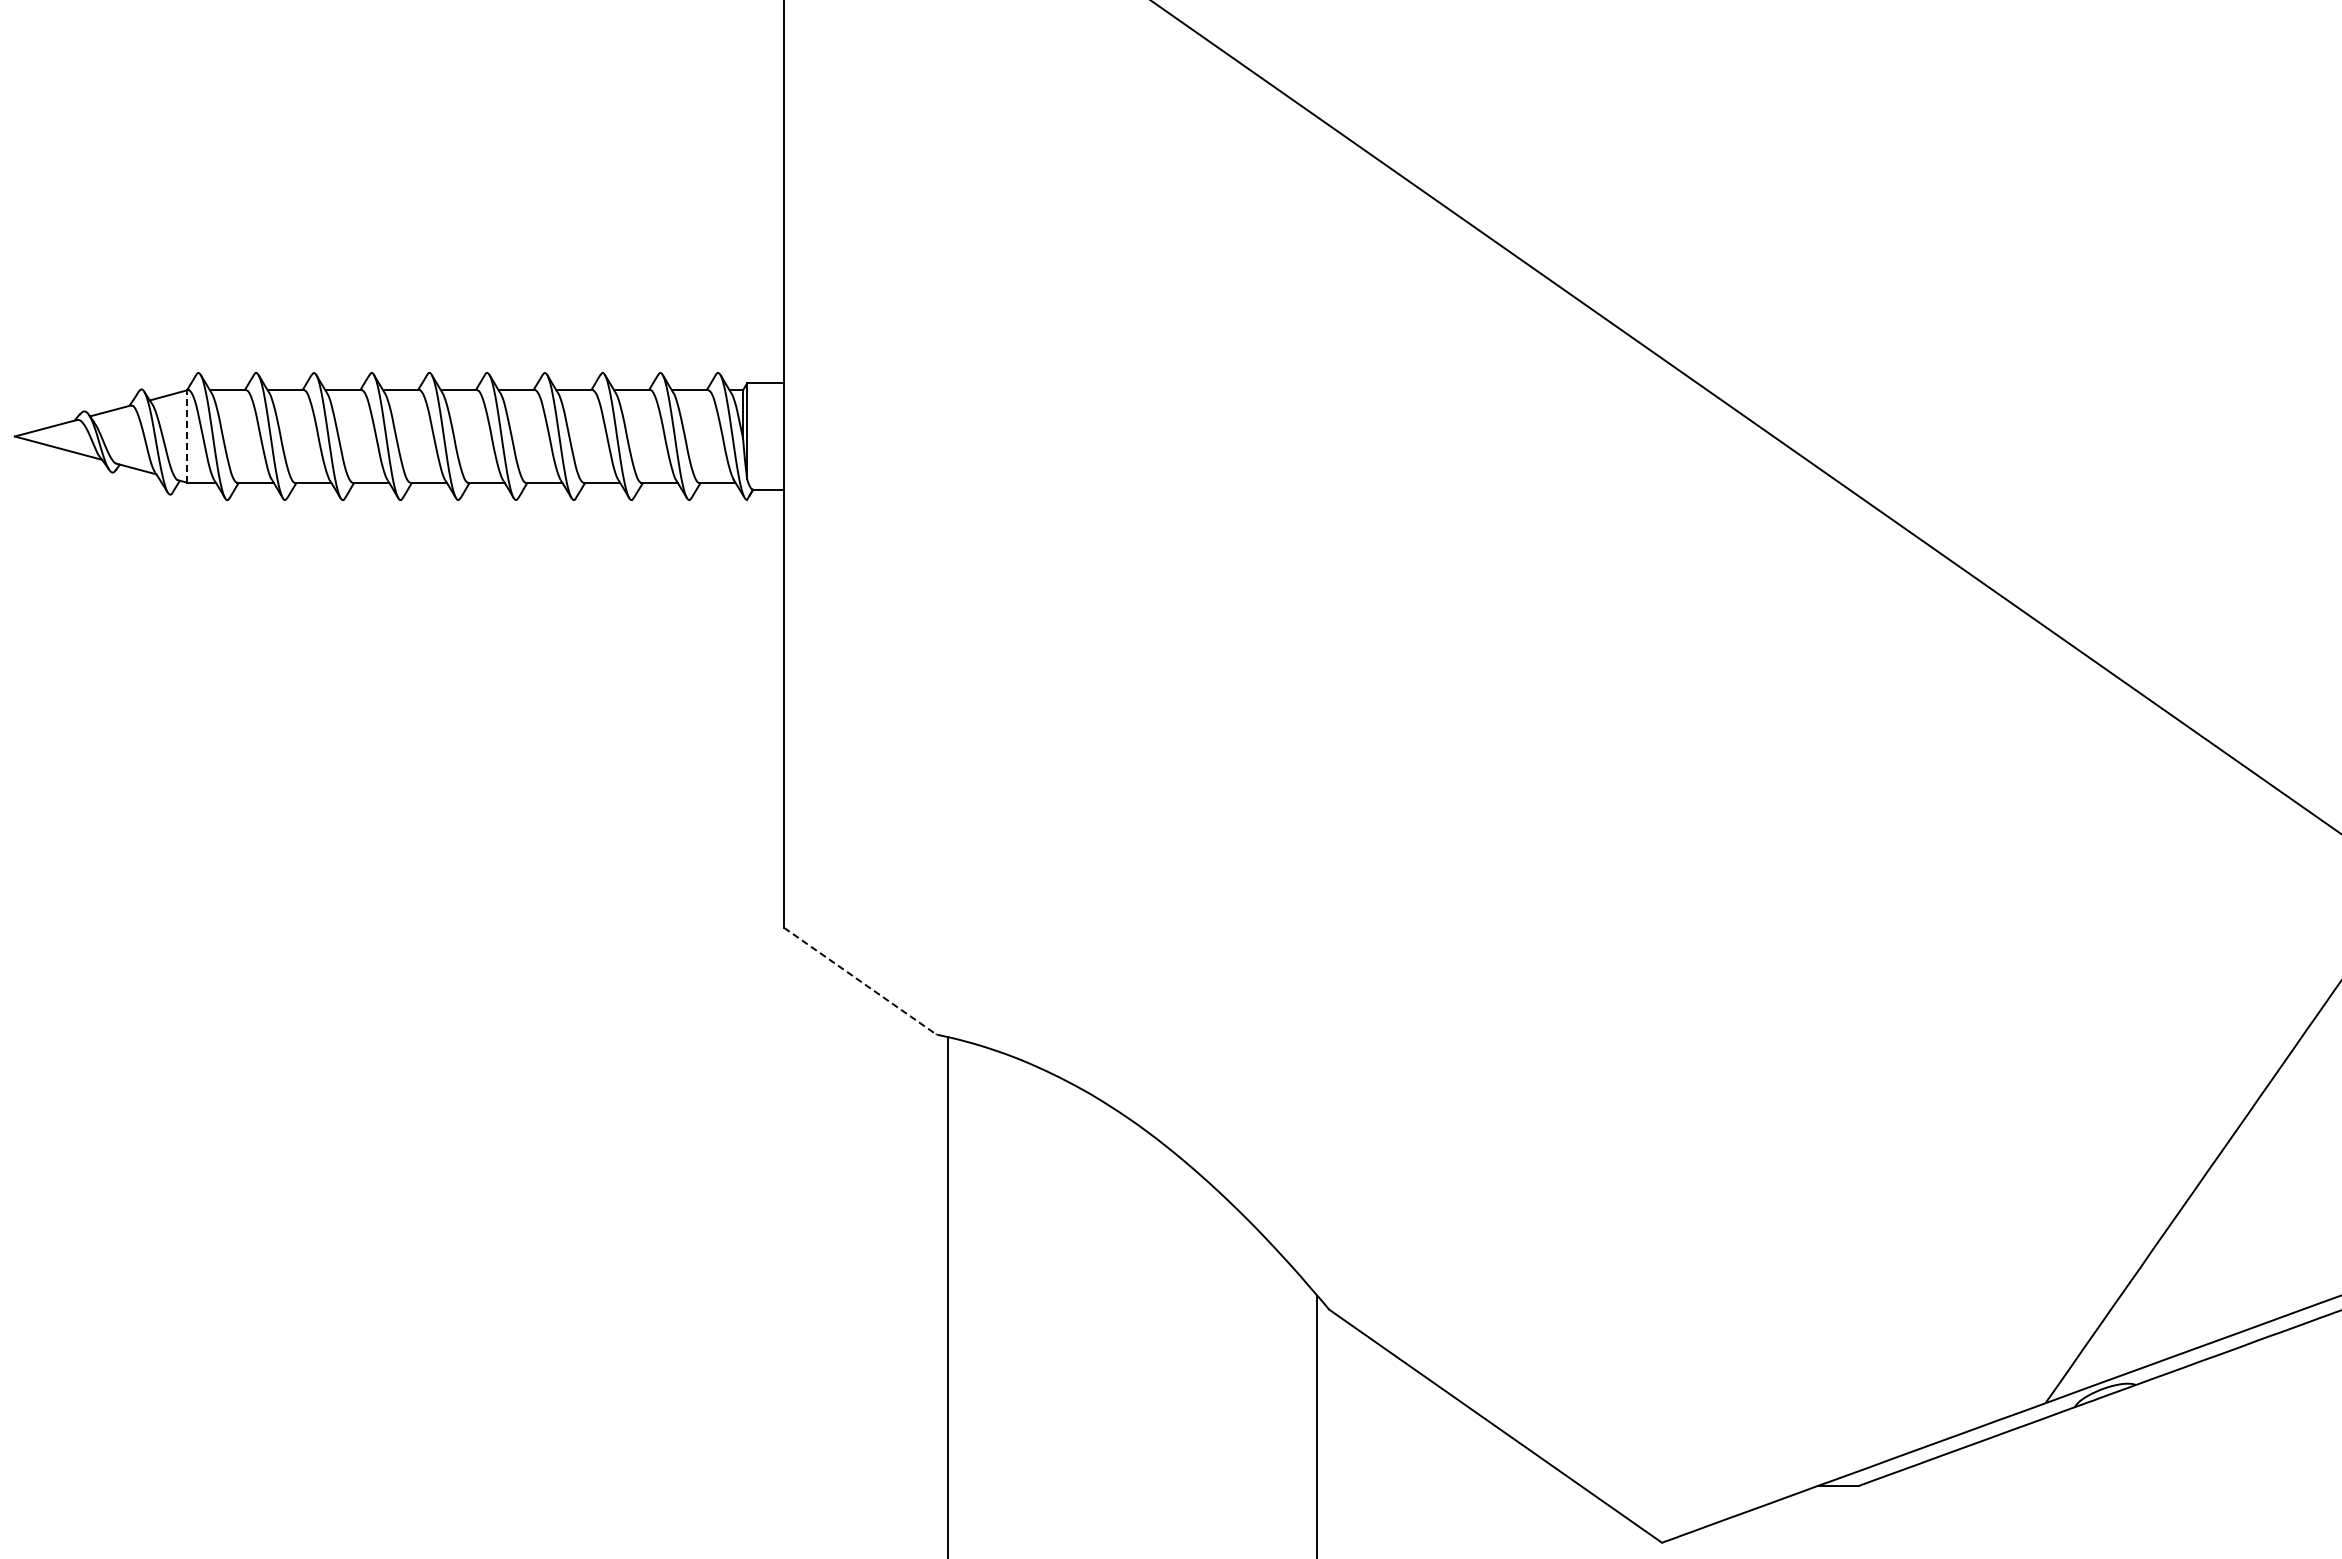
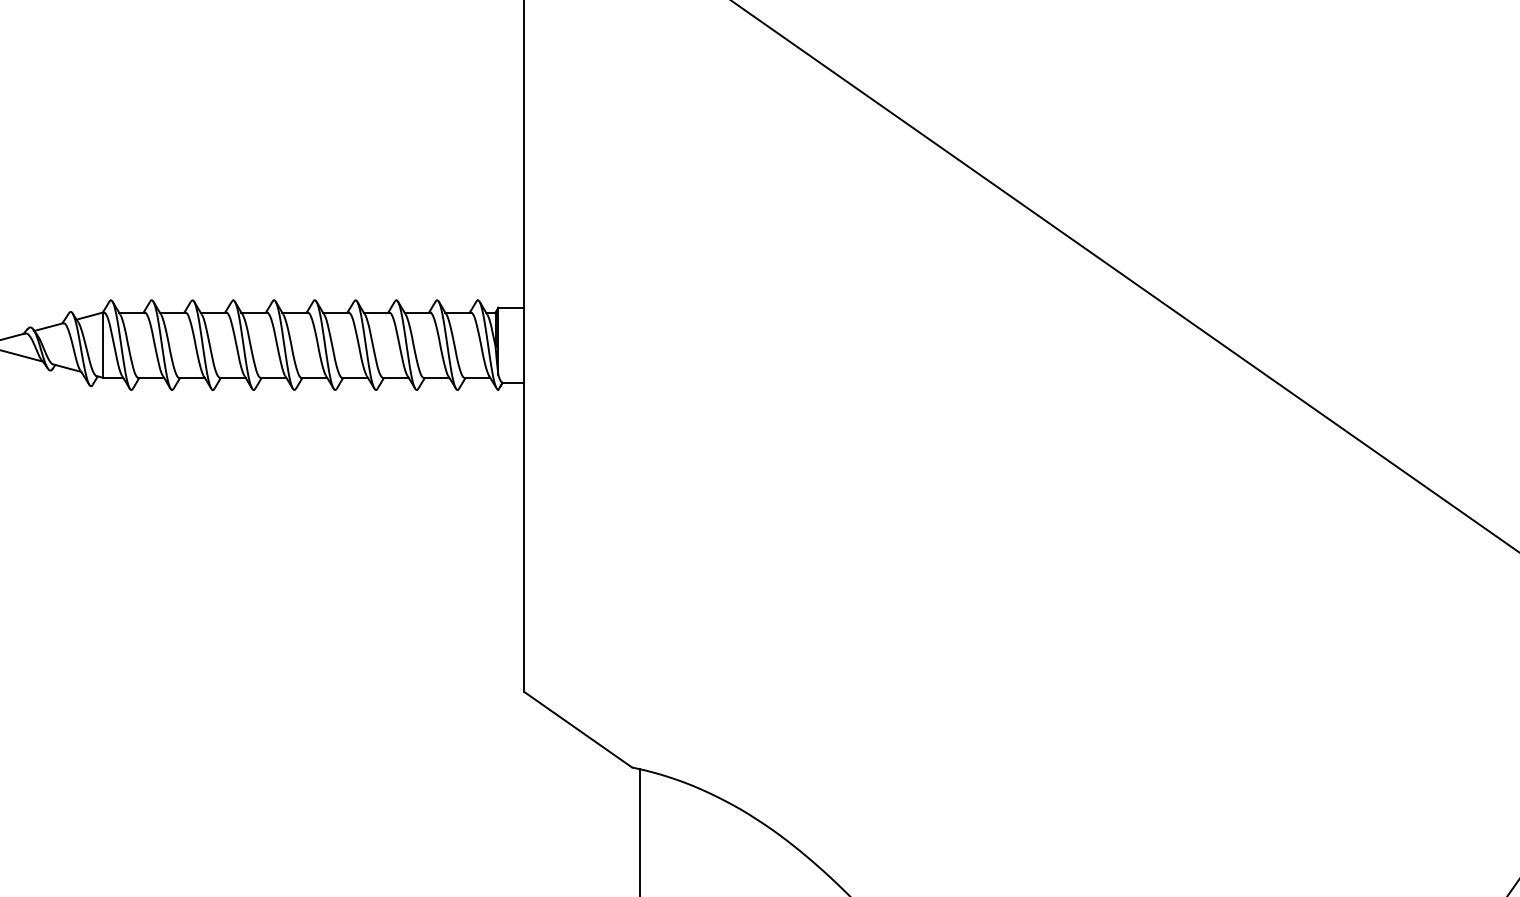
line: (187, 436) -> (103, 345), dashed -> solid
line: (860, 981) -> (578, 730), dashed -> solid

